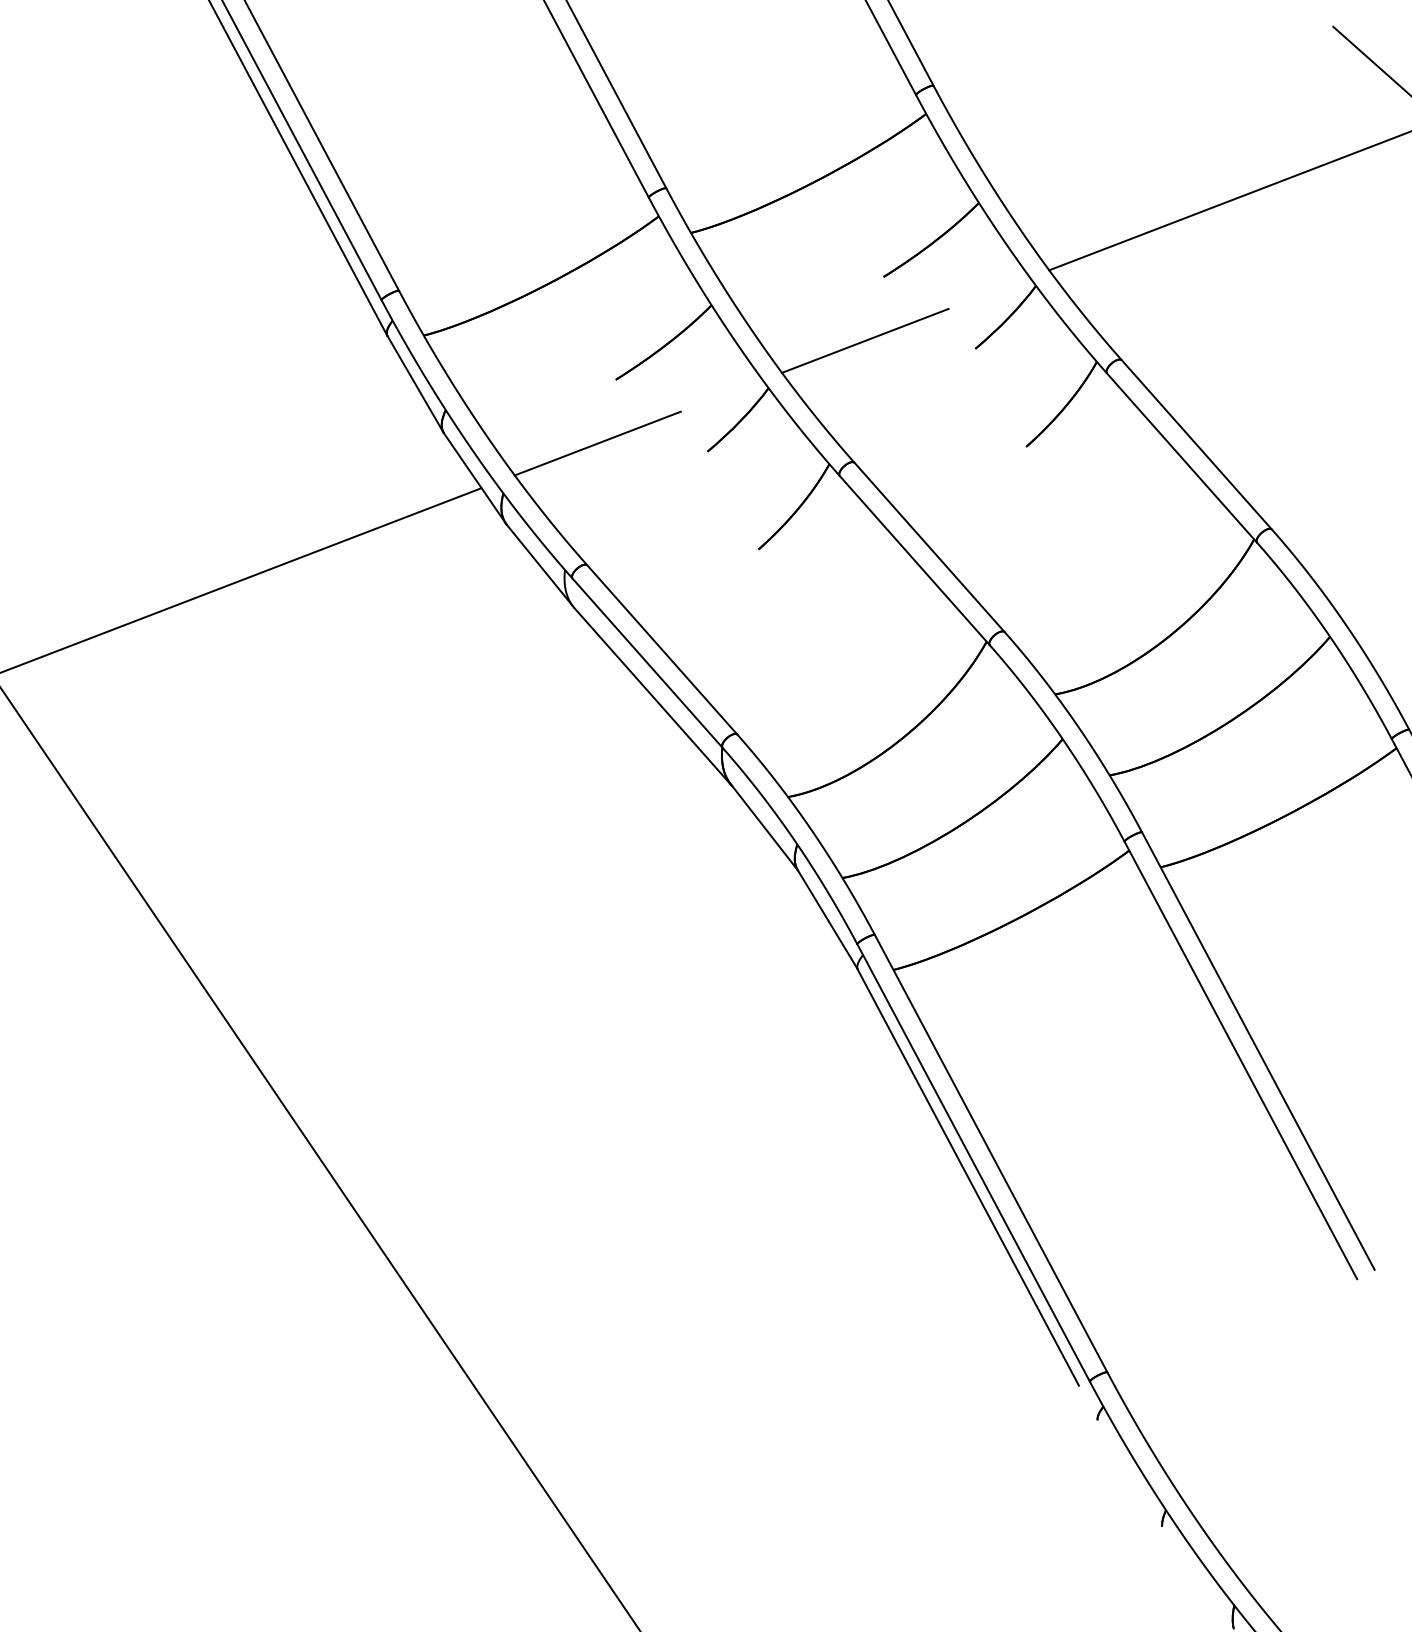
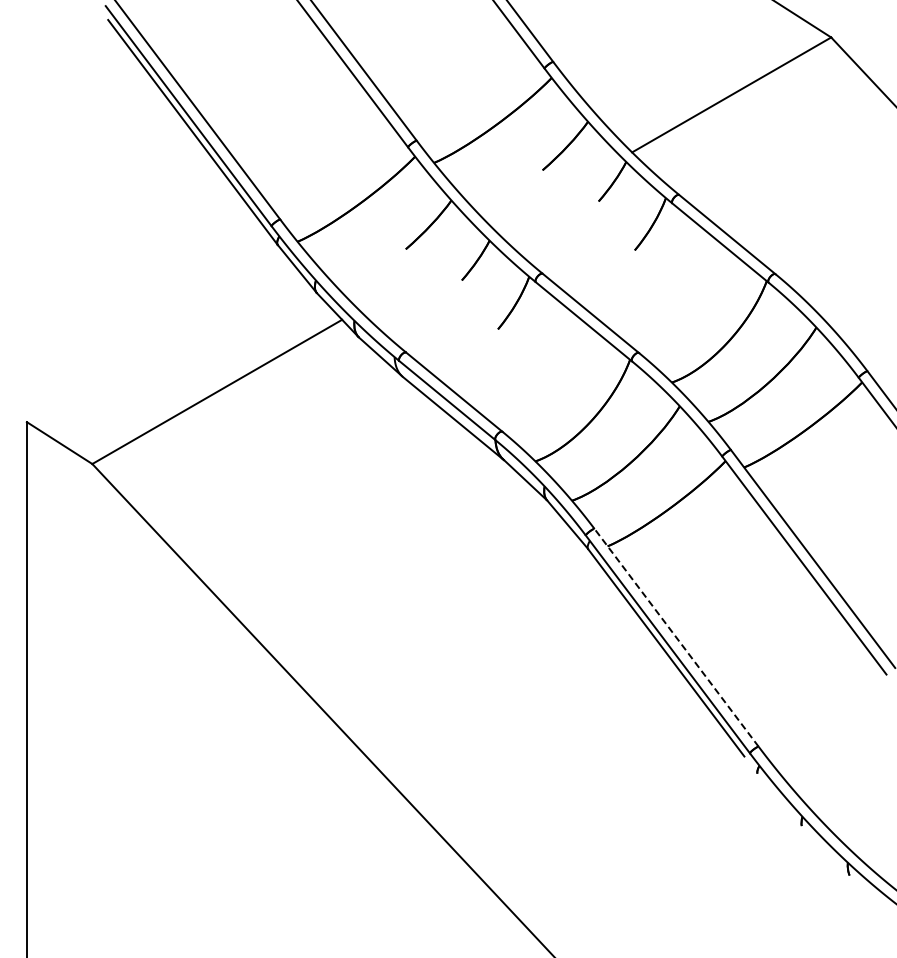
line: (864, 340) -> (537, 206), removed
line: (597, 443) -> (401, 285), removed
line: (991, 1152) -> (676, 637), solid -> dashed

